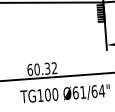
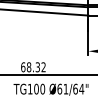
hatch: (100, 13) -> (85, 24), removed
text: (36, 68) -> (28, 66), 60.32 -> 68.32

